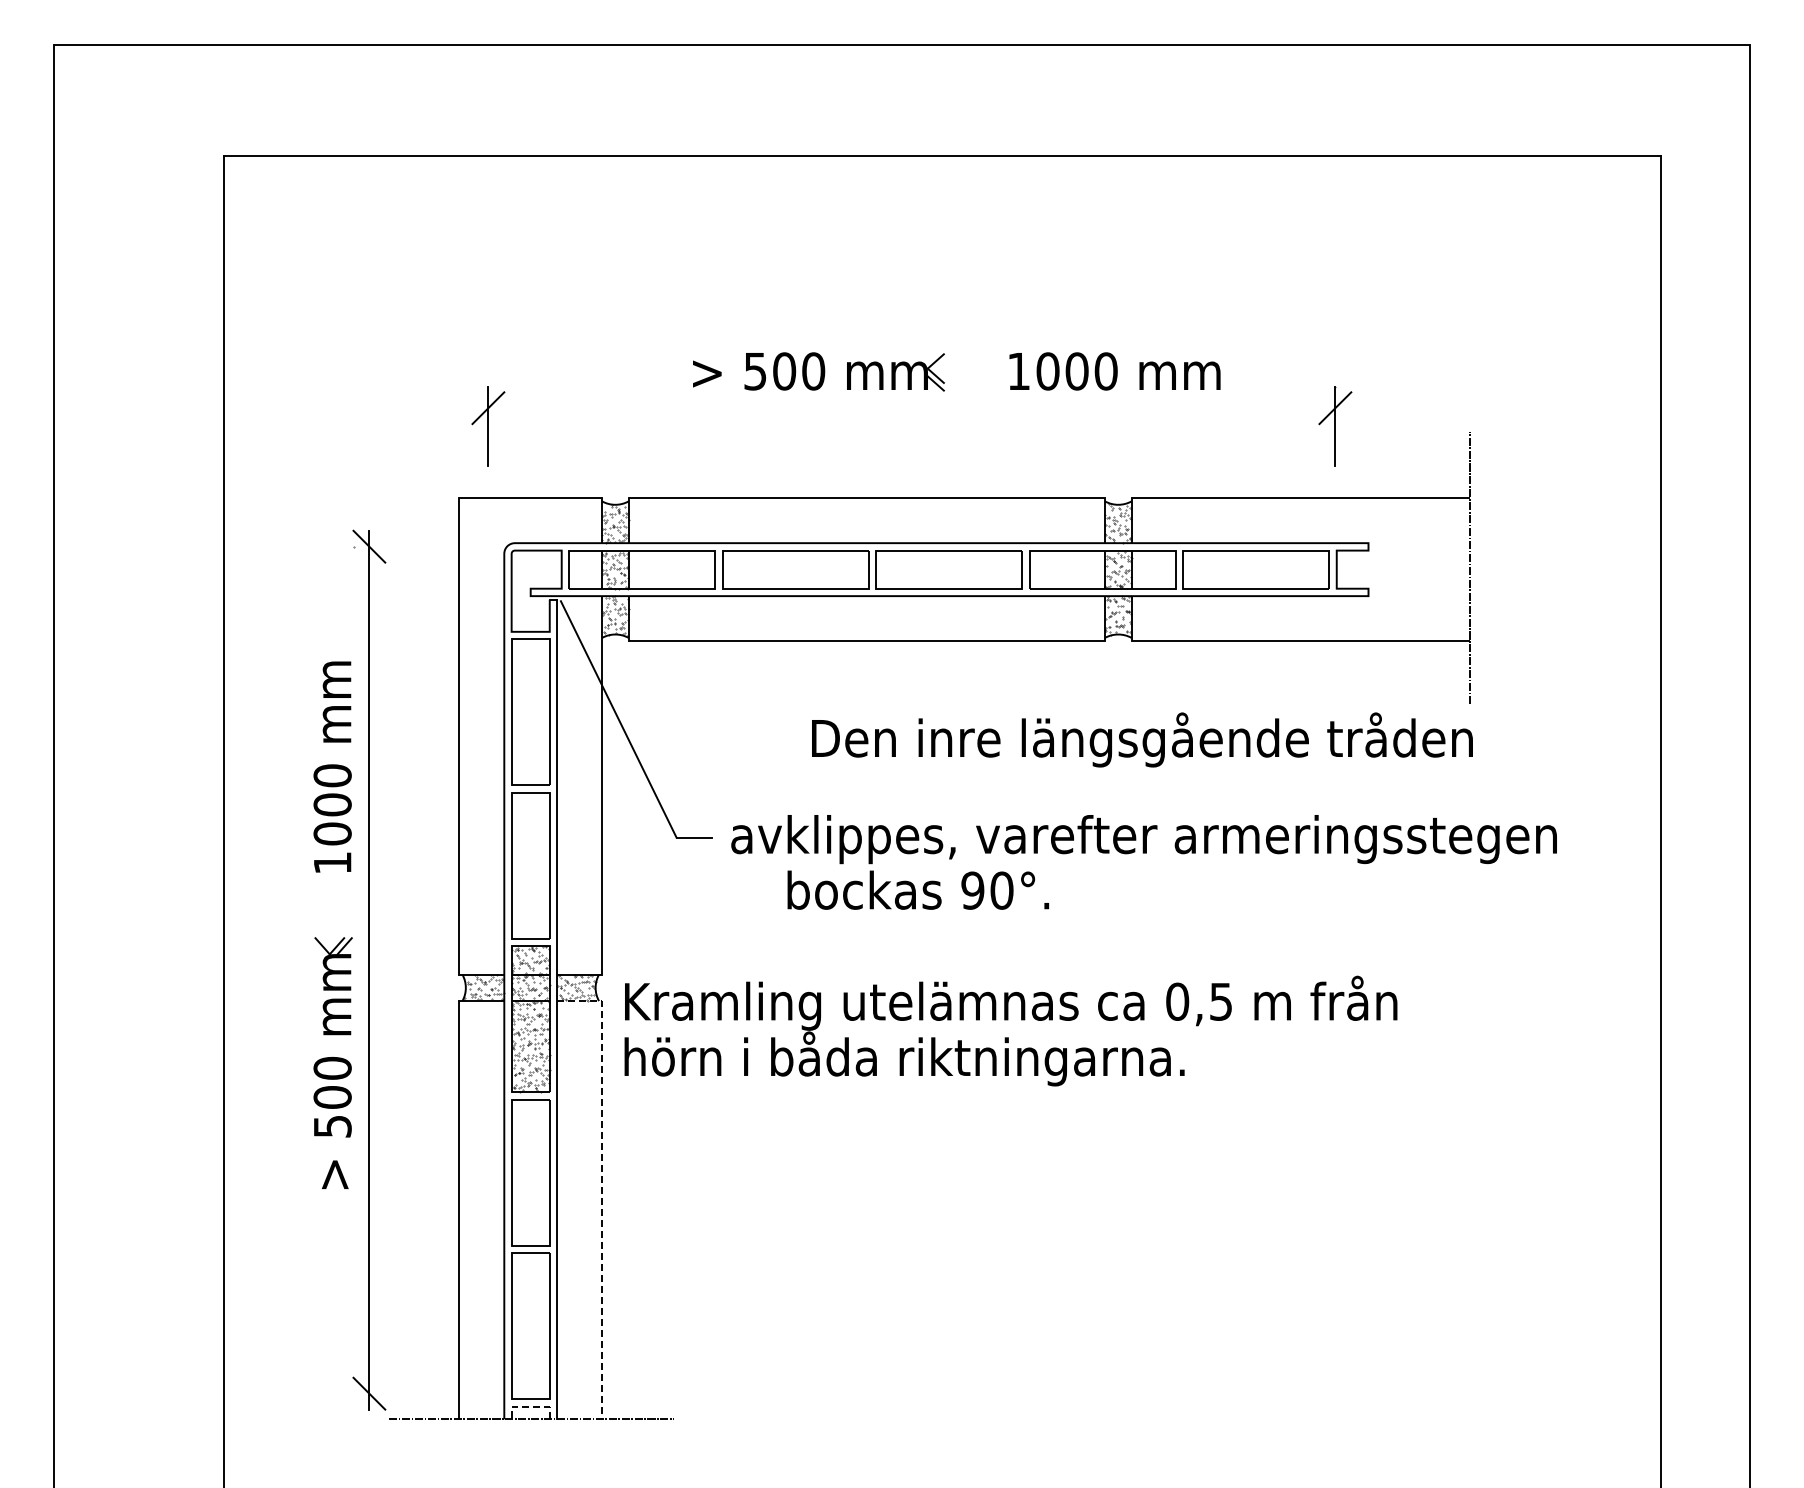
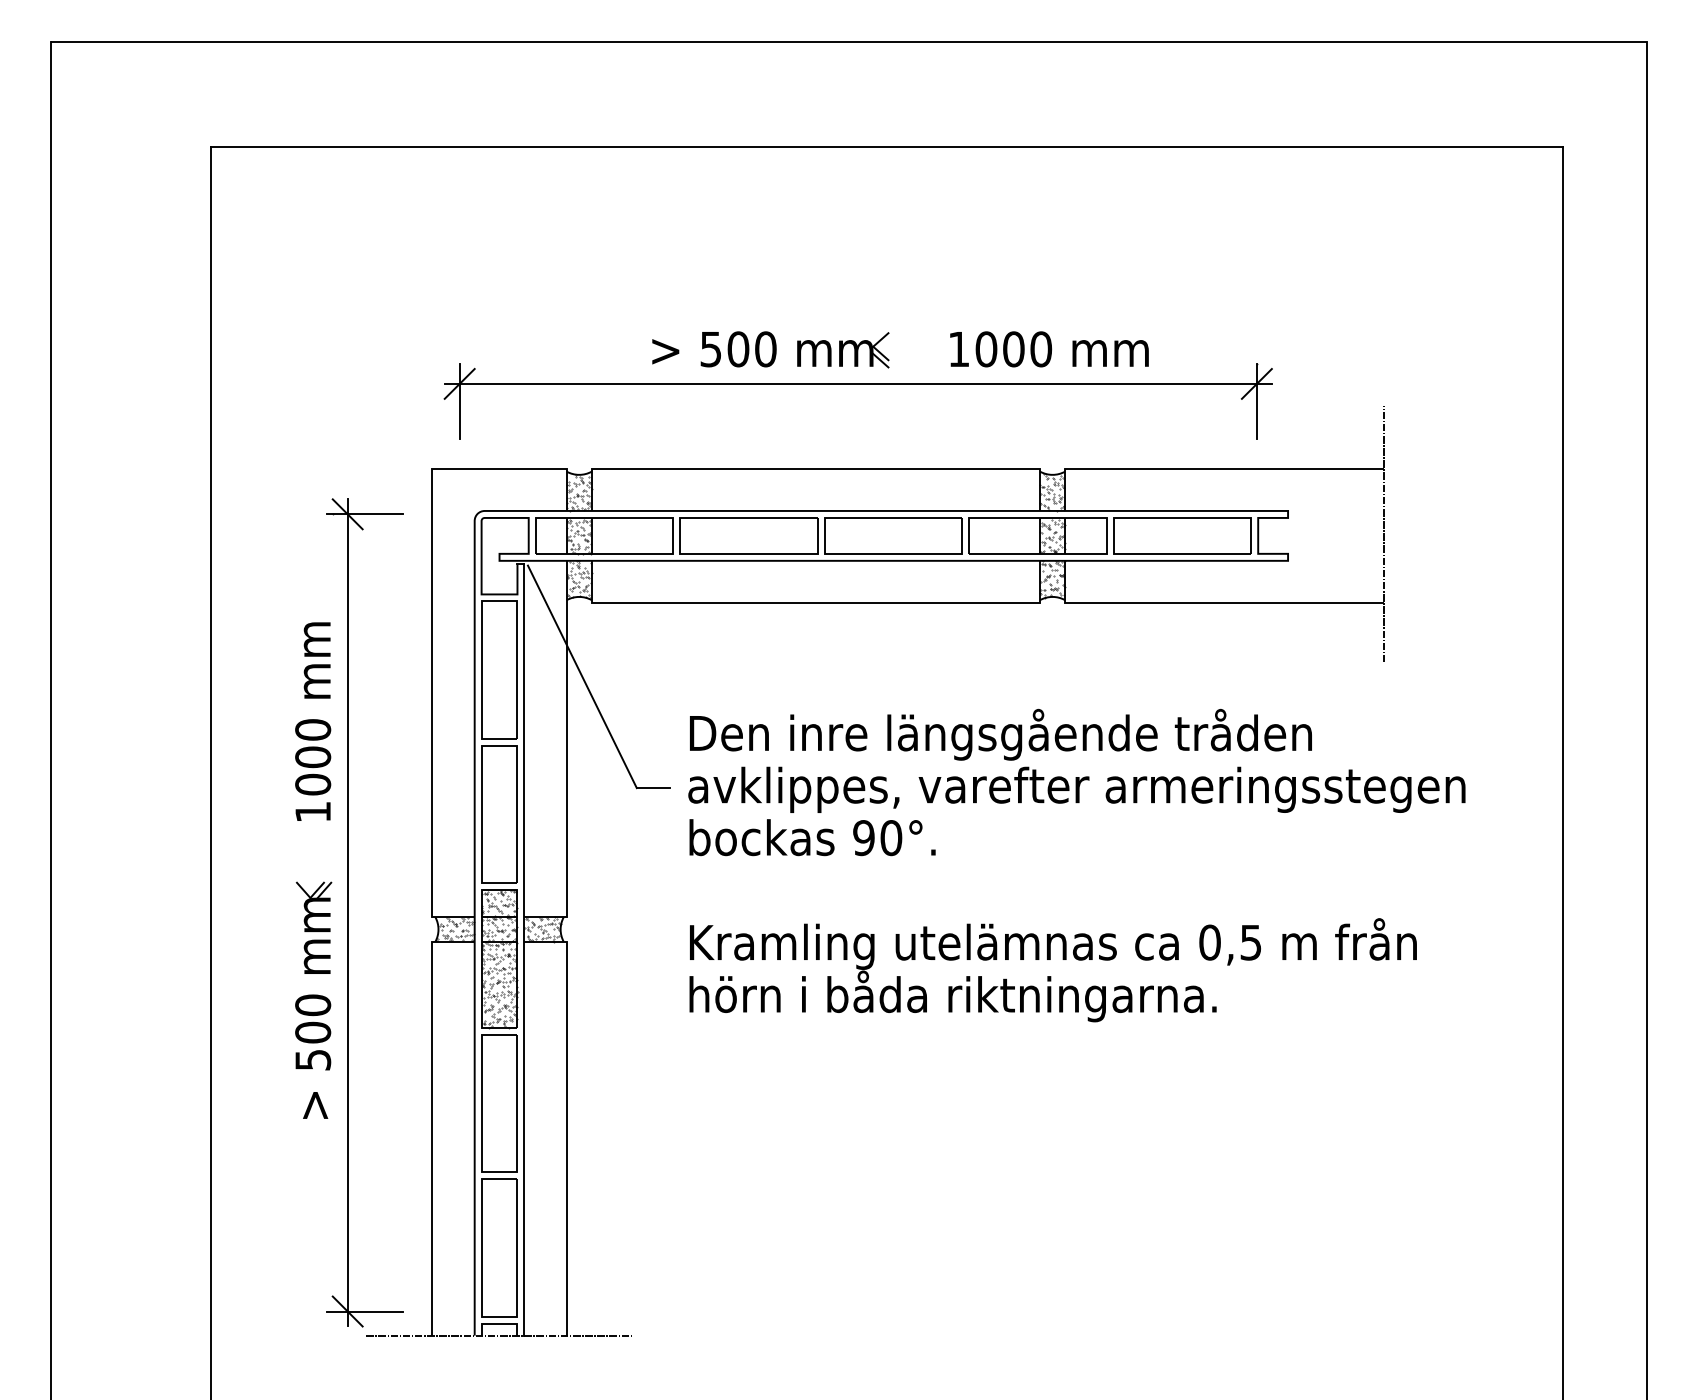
line: (911, 408) -> (857, 384), added
line: (387, 546) -> (364, 514), added
text: (1142, 739) -> (1001, 734), moved
text: (917, 889) -> (811, 836), moved
text: (1010, 1030) -> (1052, 969), moved
line: (602, 1187) -> (567, 1117), dashed -> solid
line: (387, 1393) -> (364, 1311), added
line: (530, 1406) -> (499, 1323), dashed -> solid

